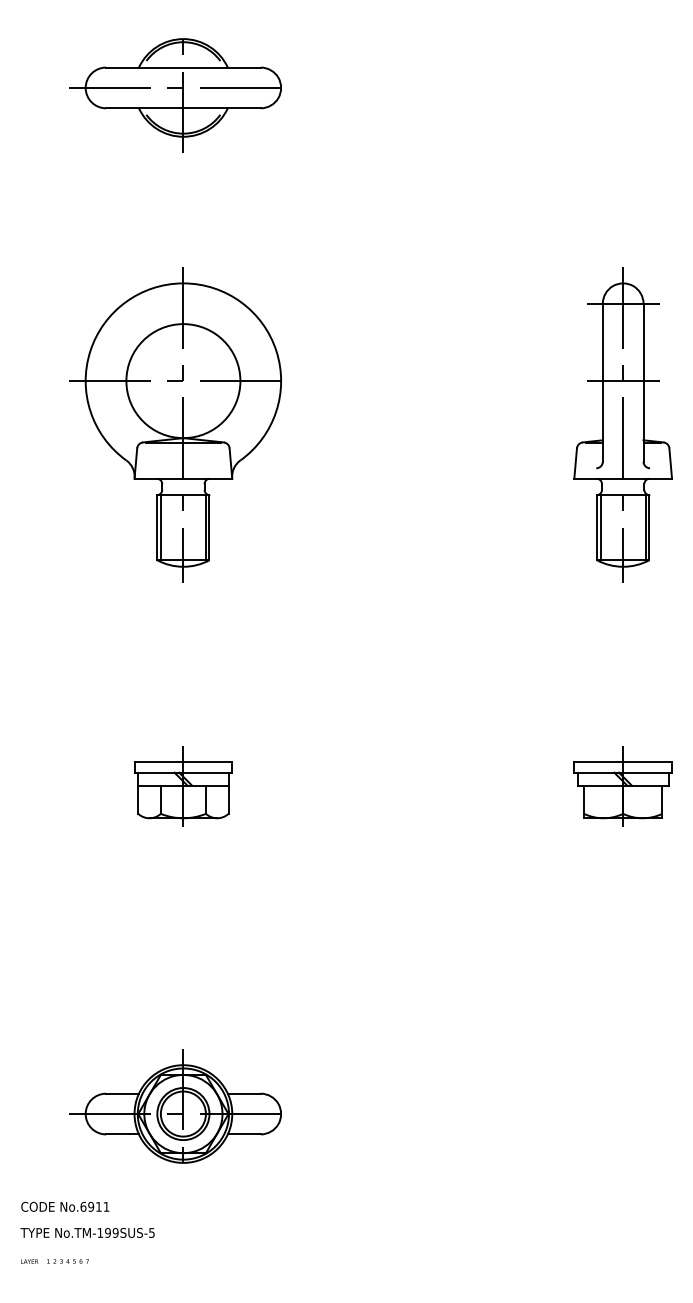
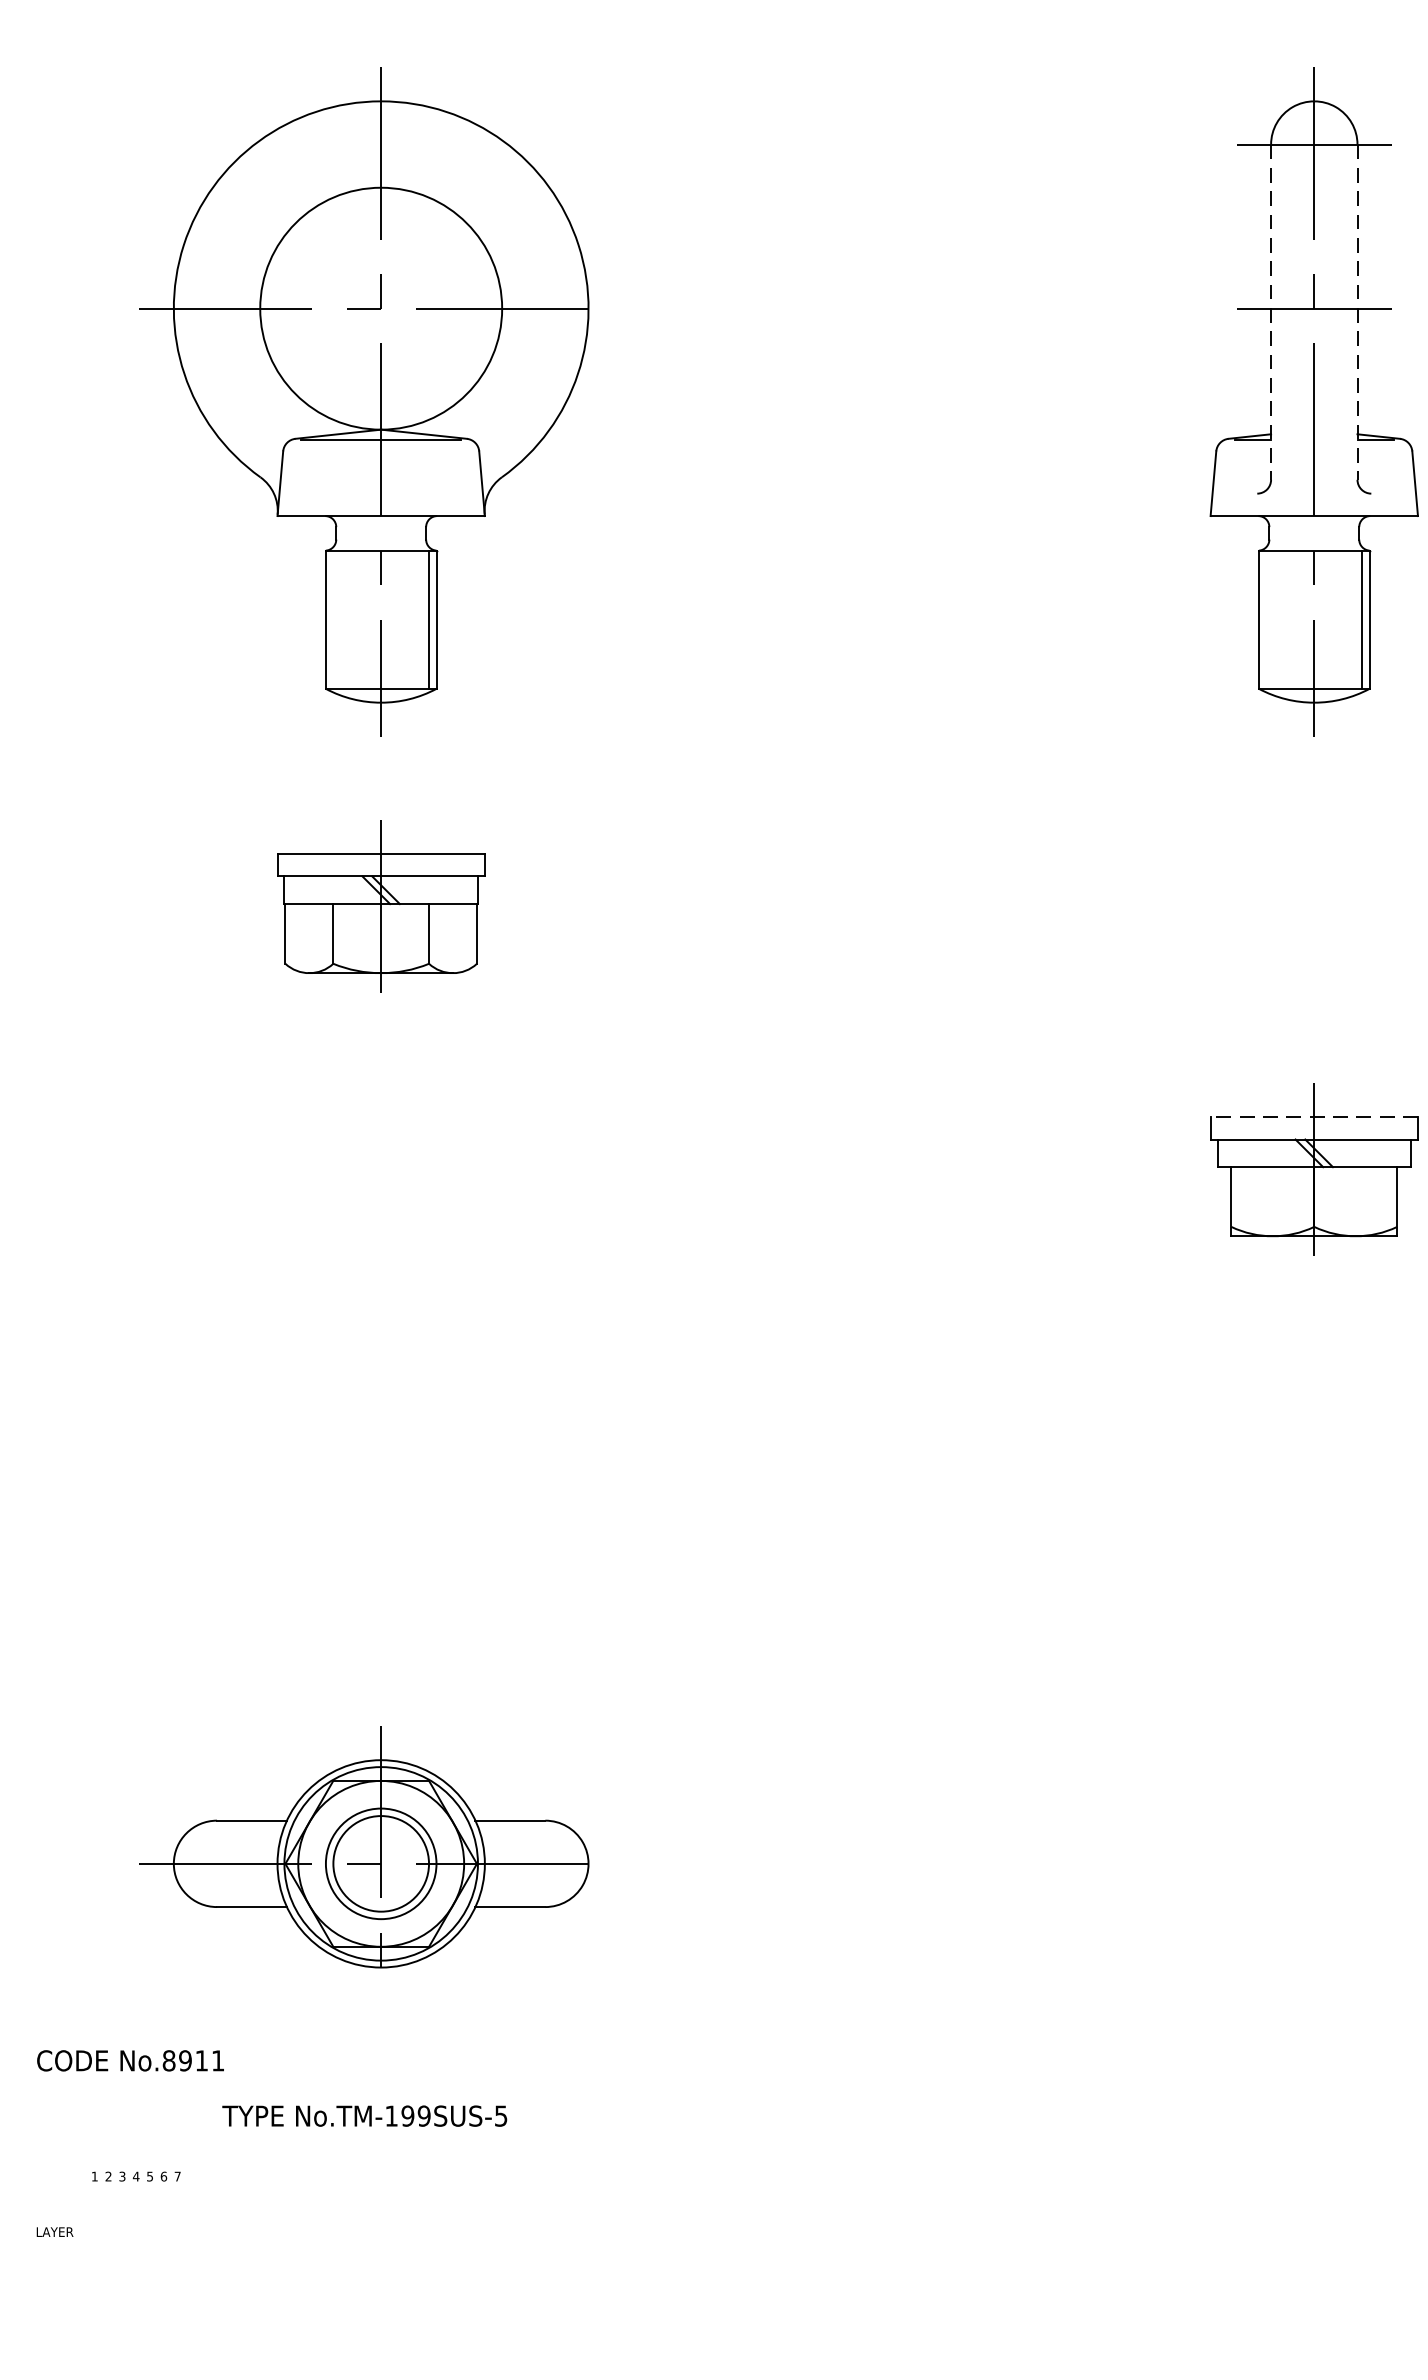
line: (602, 383) -> (1270, 313), solid -> dashed
line: (643, 383) -> (1357, 313), solid -> dashed
line: (160, 527) -> (332, 619), removed
line: (600, 527) -> (1266, 619), removed
line: (623, 762) -> (1314, 1117), solid -> dashed
part: (183, 786) -> (381, 905), moved
text: (83, 1206) -> (169, 2060), No.6911 -> No.8911
text: (87, 1232) -> (364, 2115), moved
text: (29, 1261) -> (54, 2231), moved

